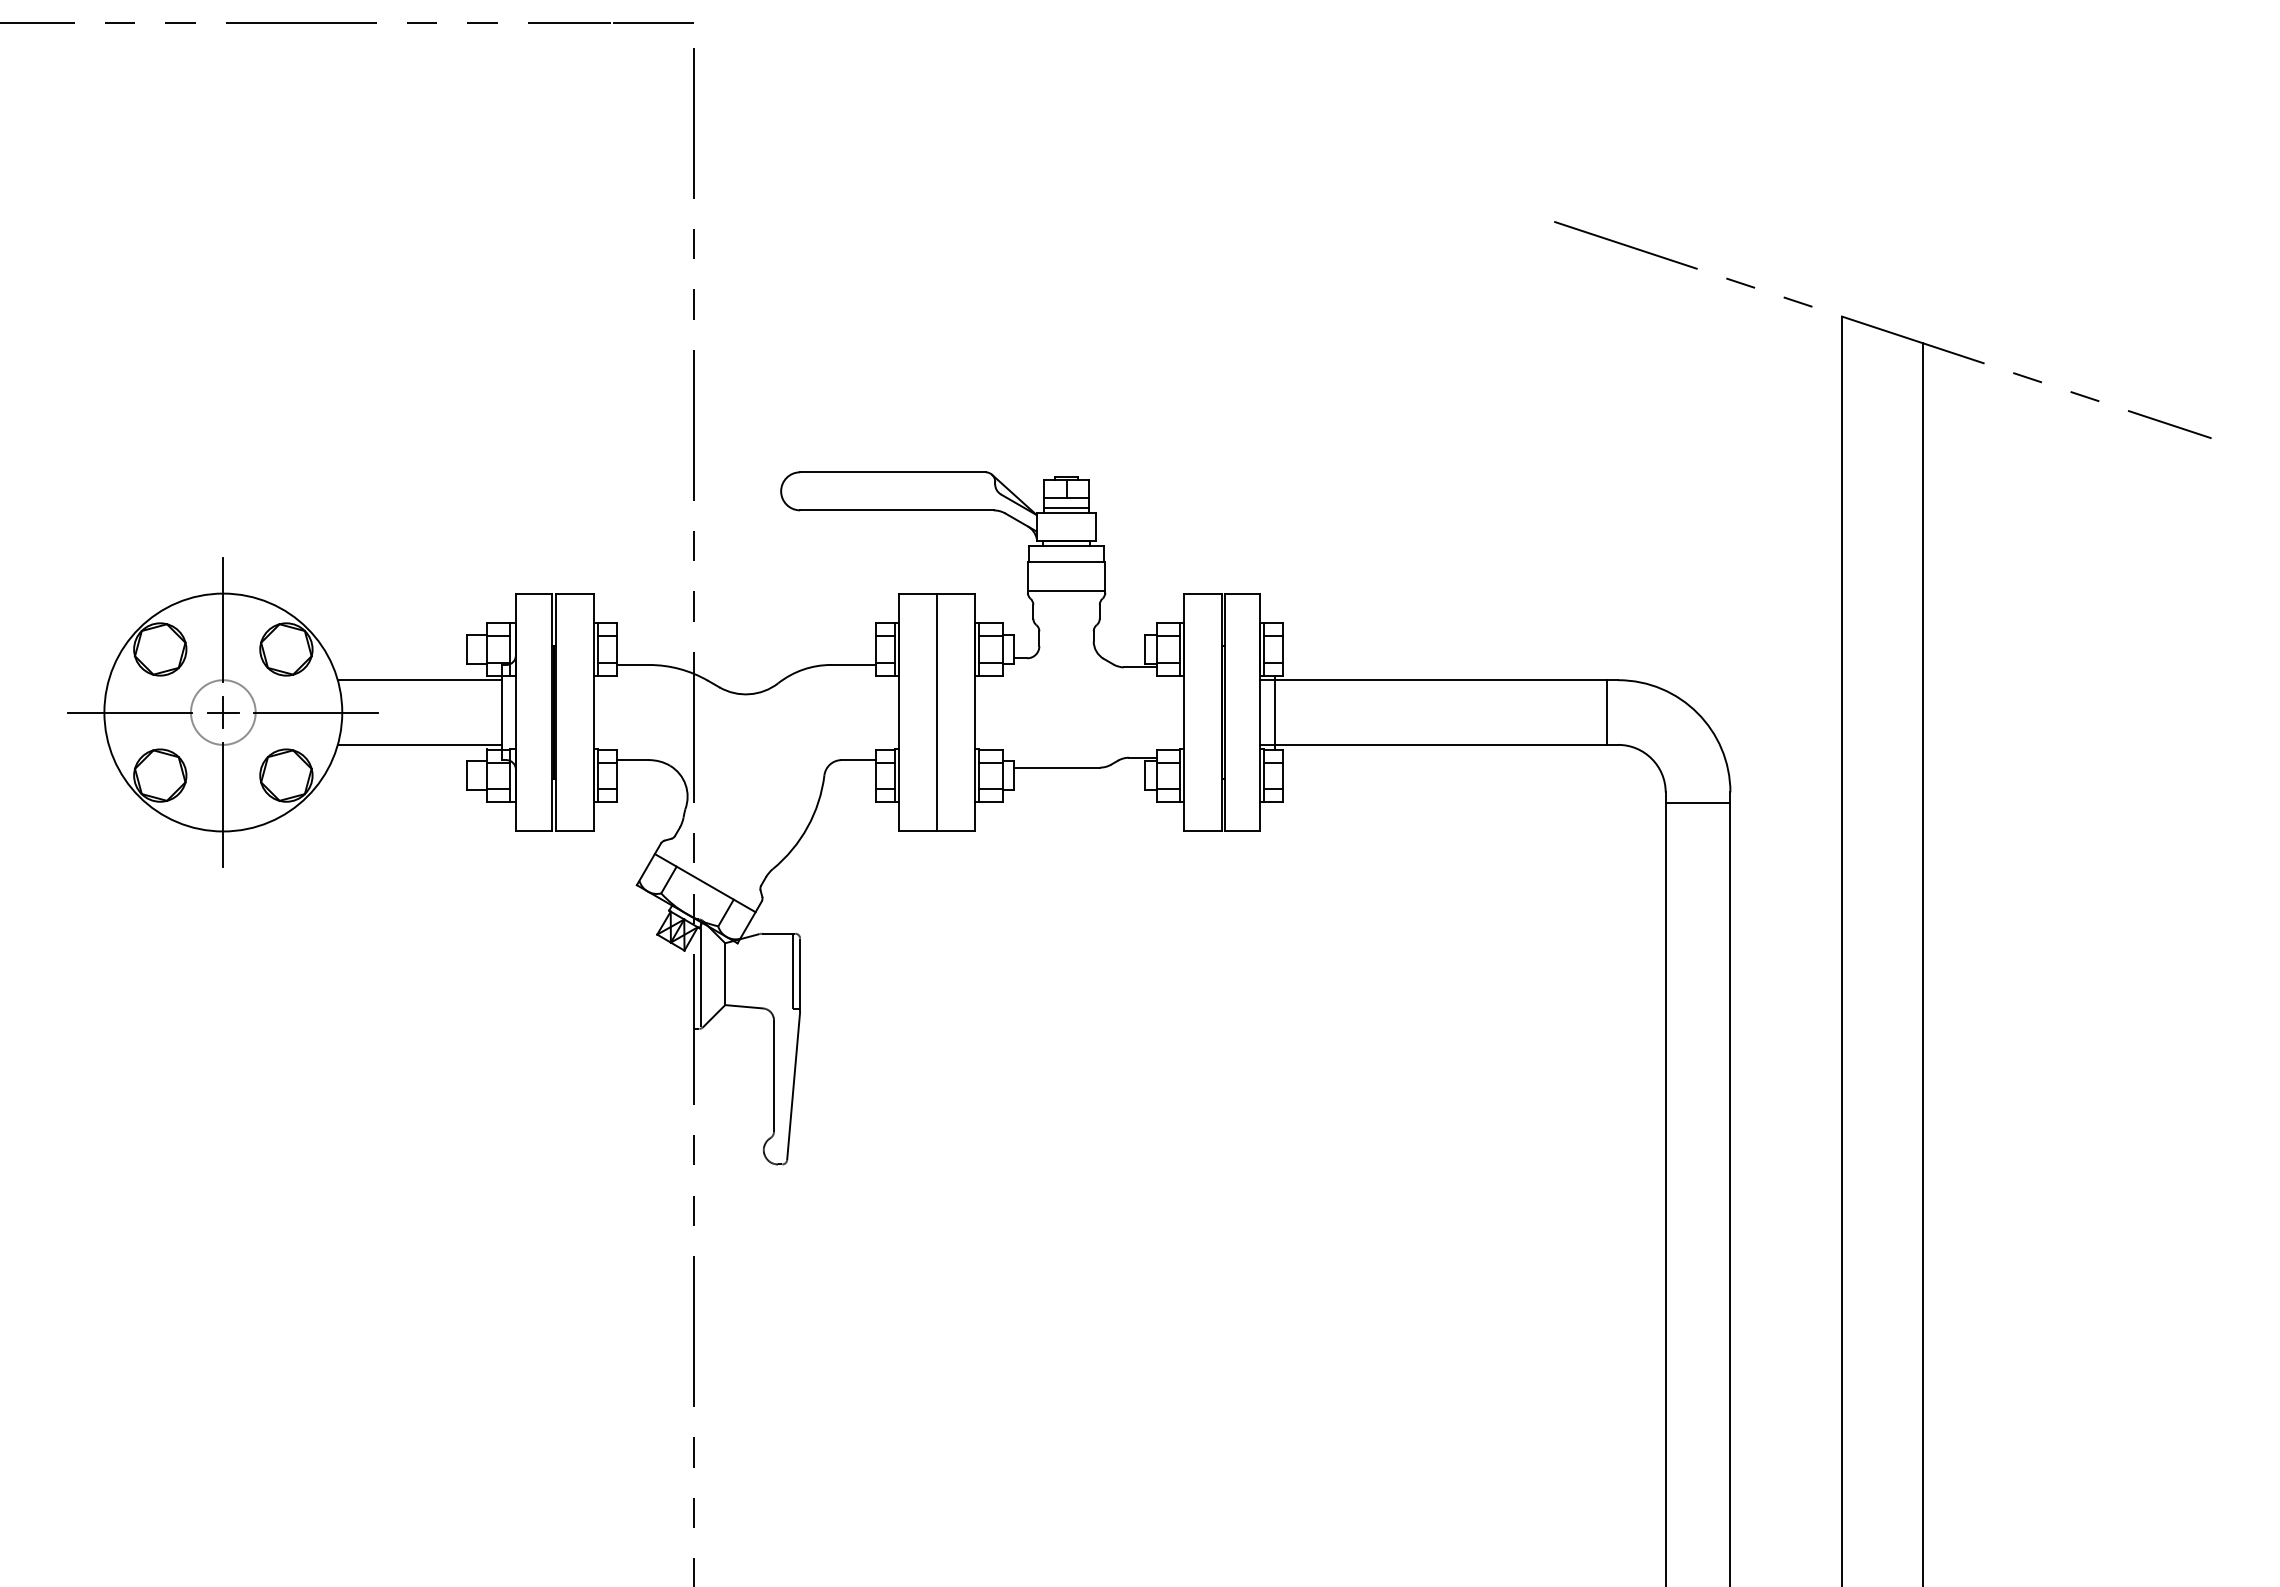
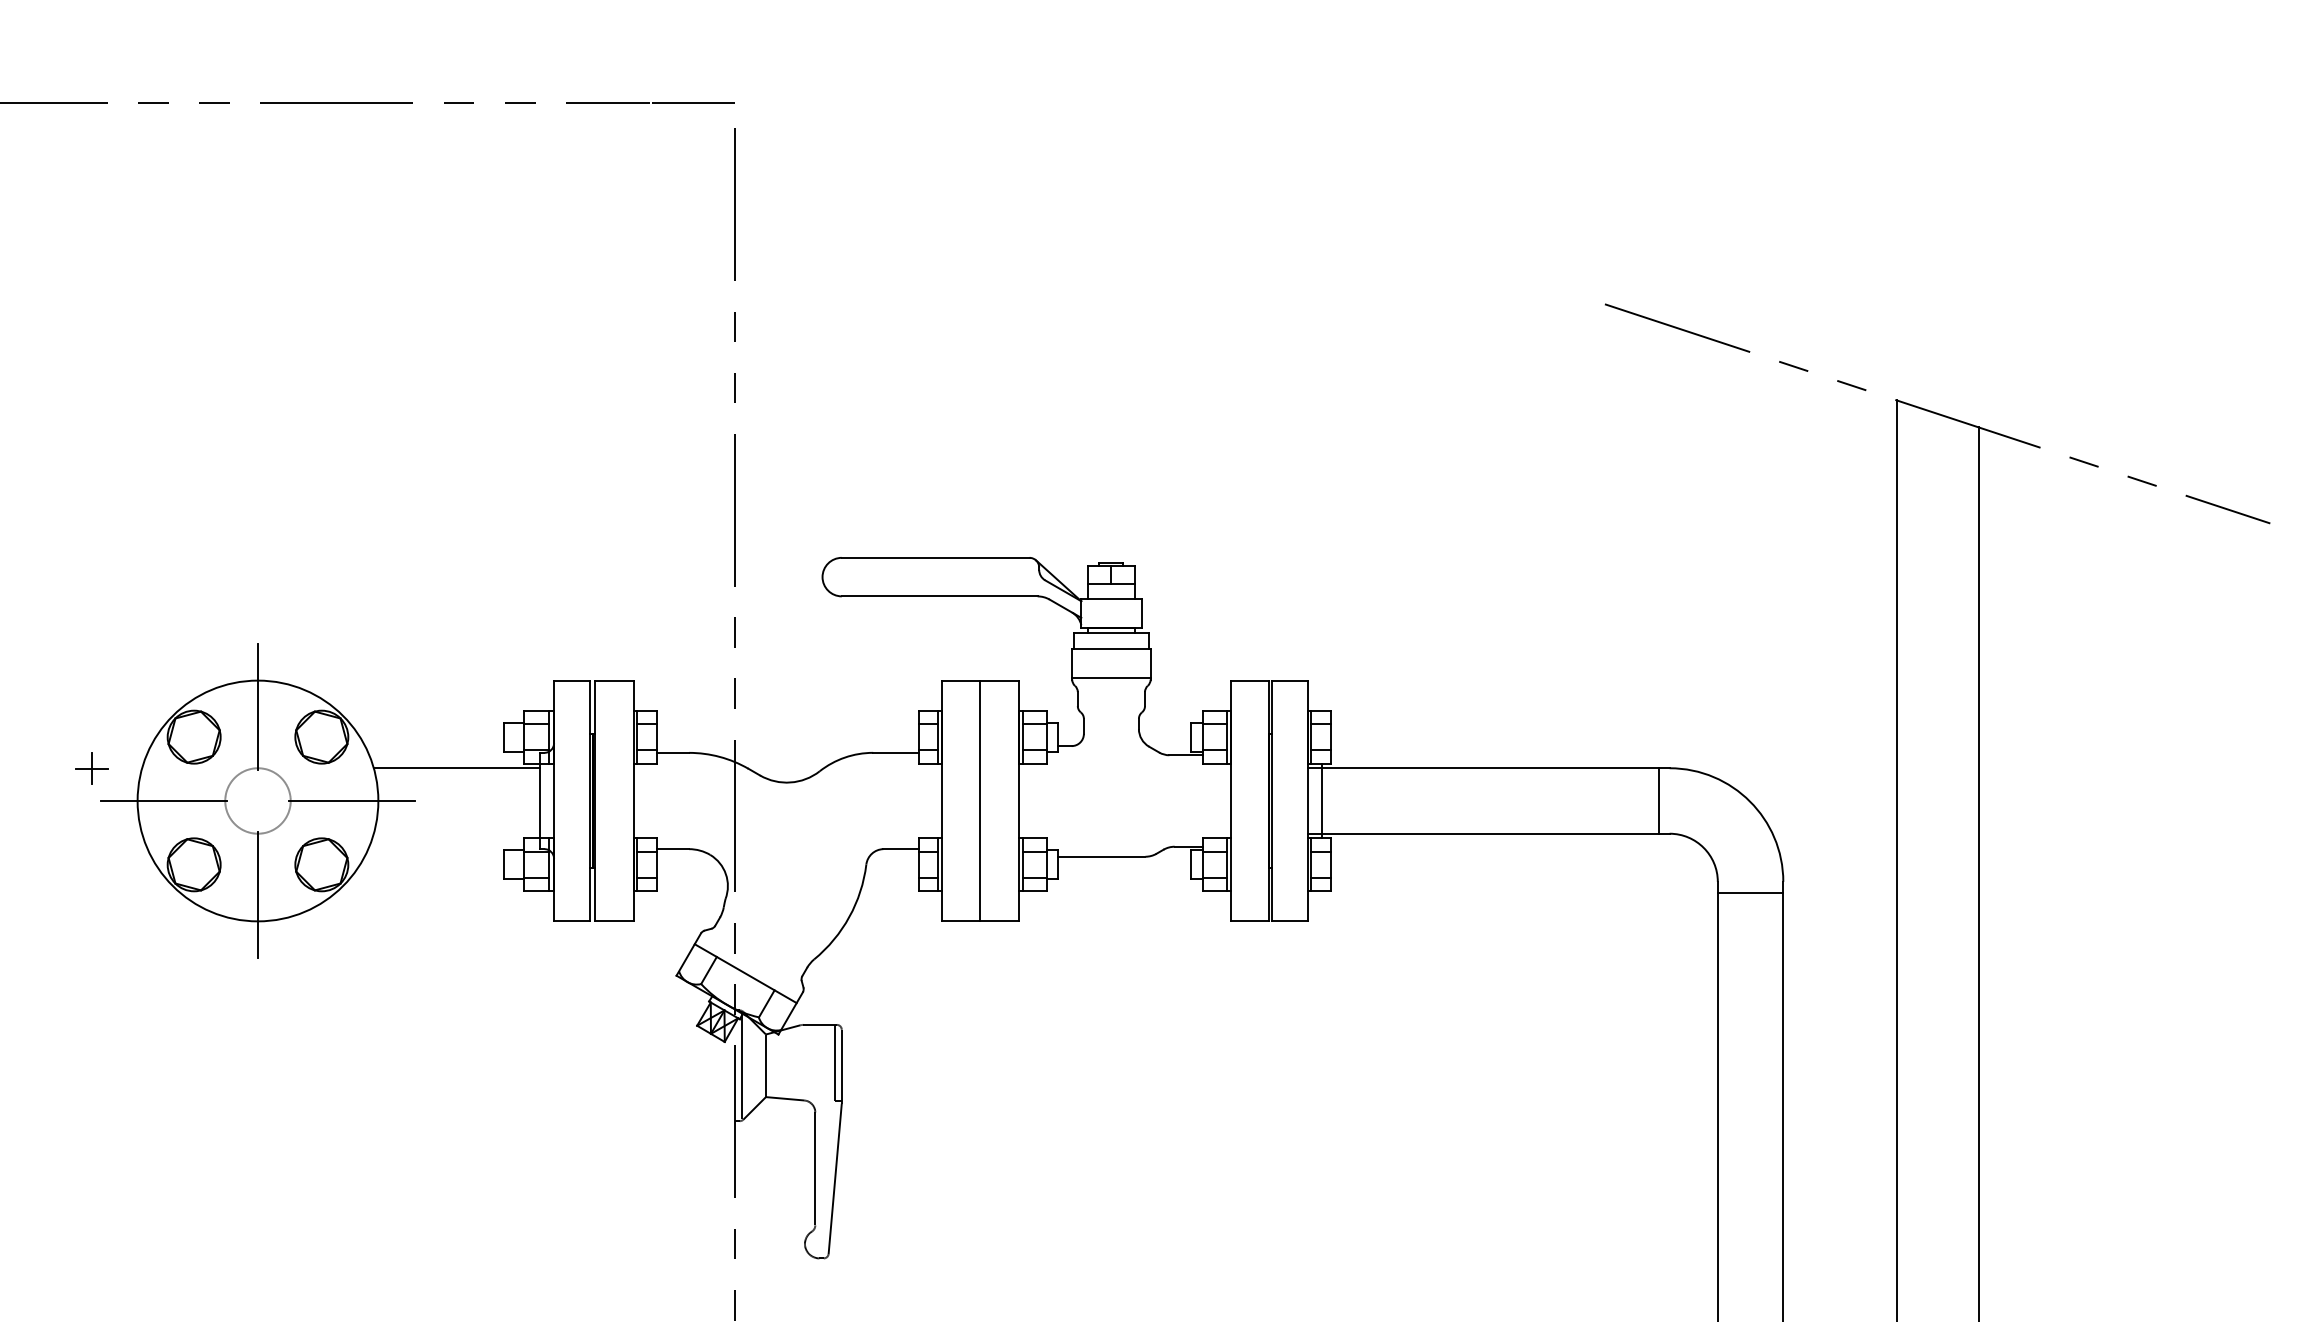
line: (1066, 508) -> (1111, 594), removed
part: (223, 712) -> (92, 768), moved
line: (419, 744) -> (456, 833), removed

